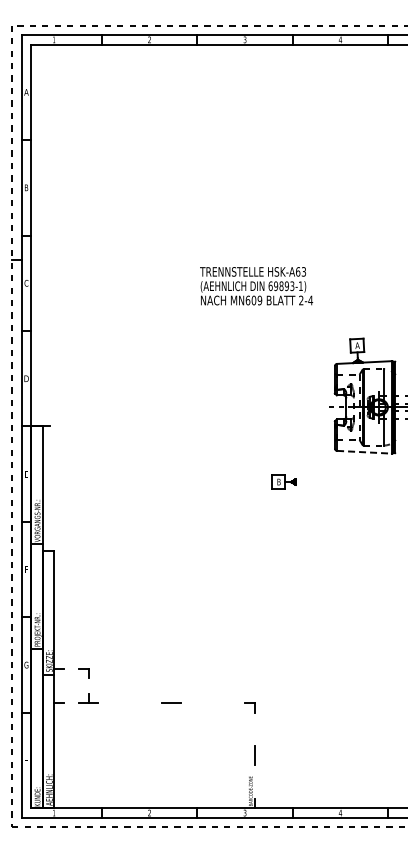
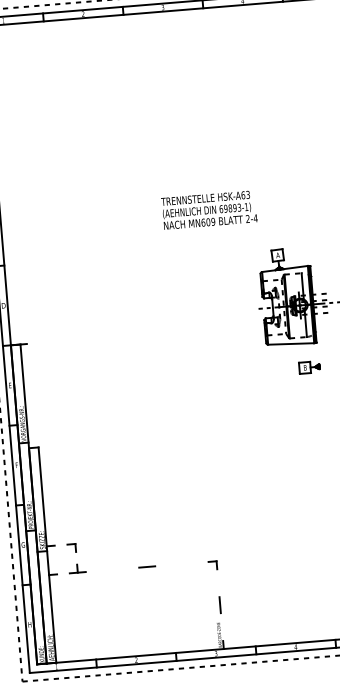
text: (256, 286) -> (209, 210), moved
line: (365, 452) -> (291, 344), dashed -> solid
part: (283, 481) -> (309, 367), moved

